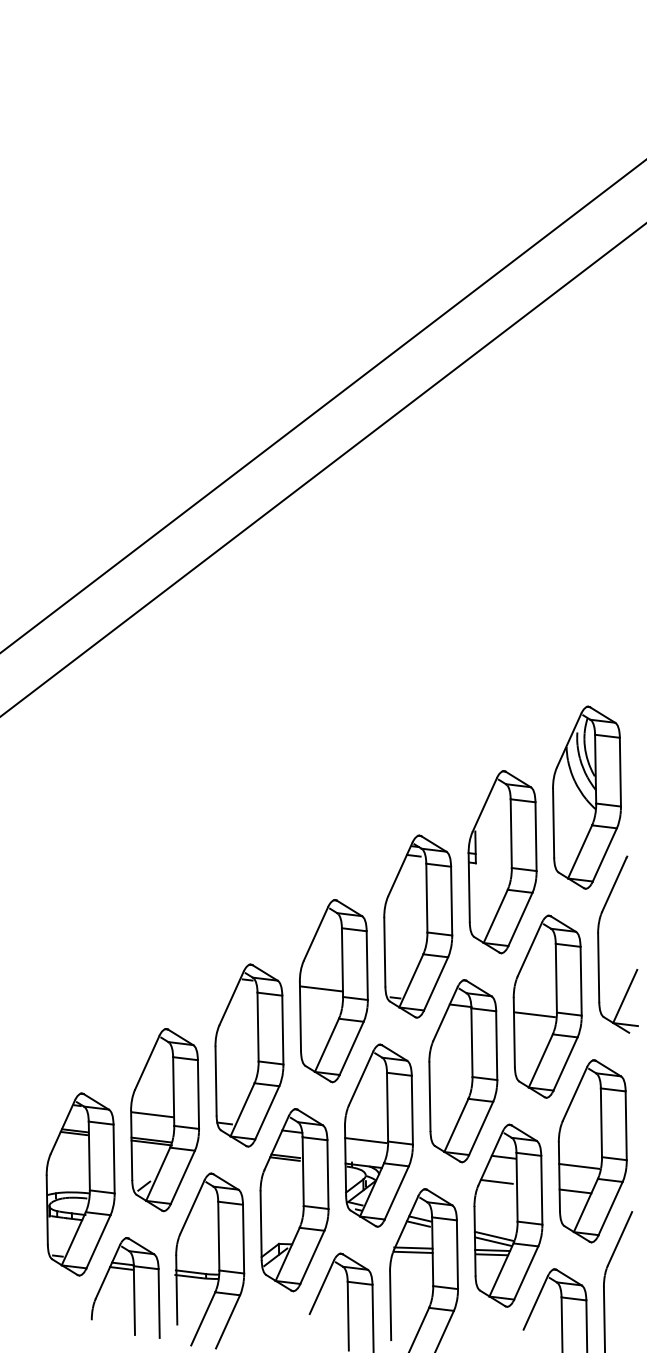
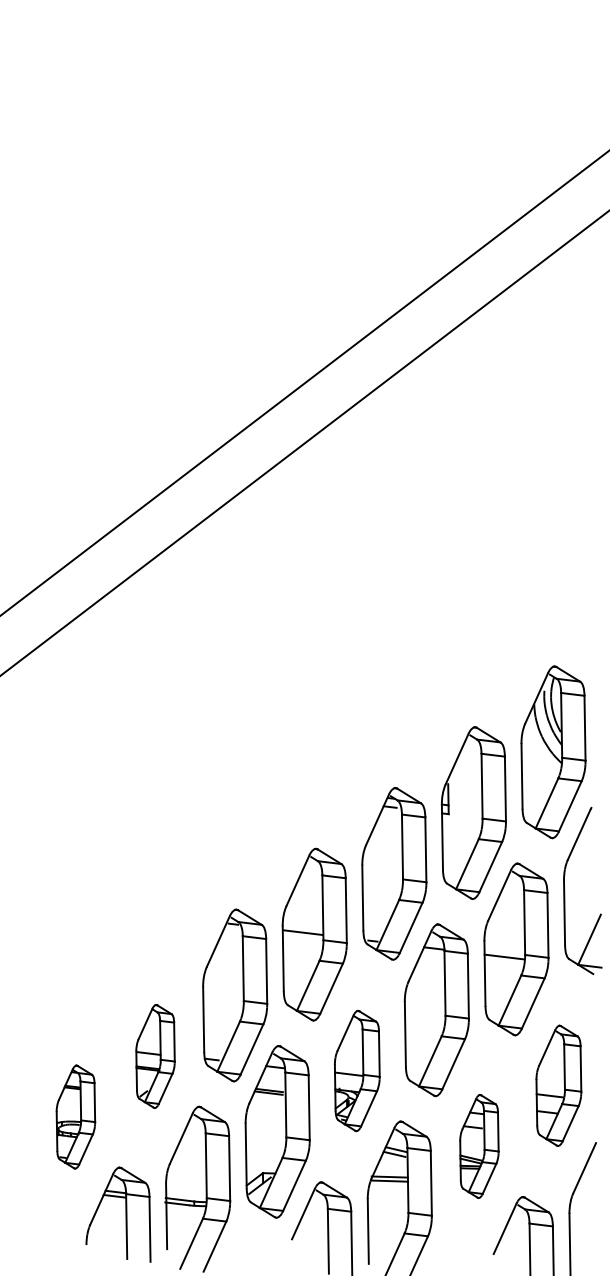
part: (164, 1120) -> (155, 1056), size x0.6
part: (378, 1135) -> (356, 1070), size x0.7
part: (592, 1151) -> (558, 1085), size x0.7
part: (80, 1184) -> (75, 1117), size x0.6
part: (508, 1215) -> (479, 1146), size x0.6

